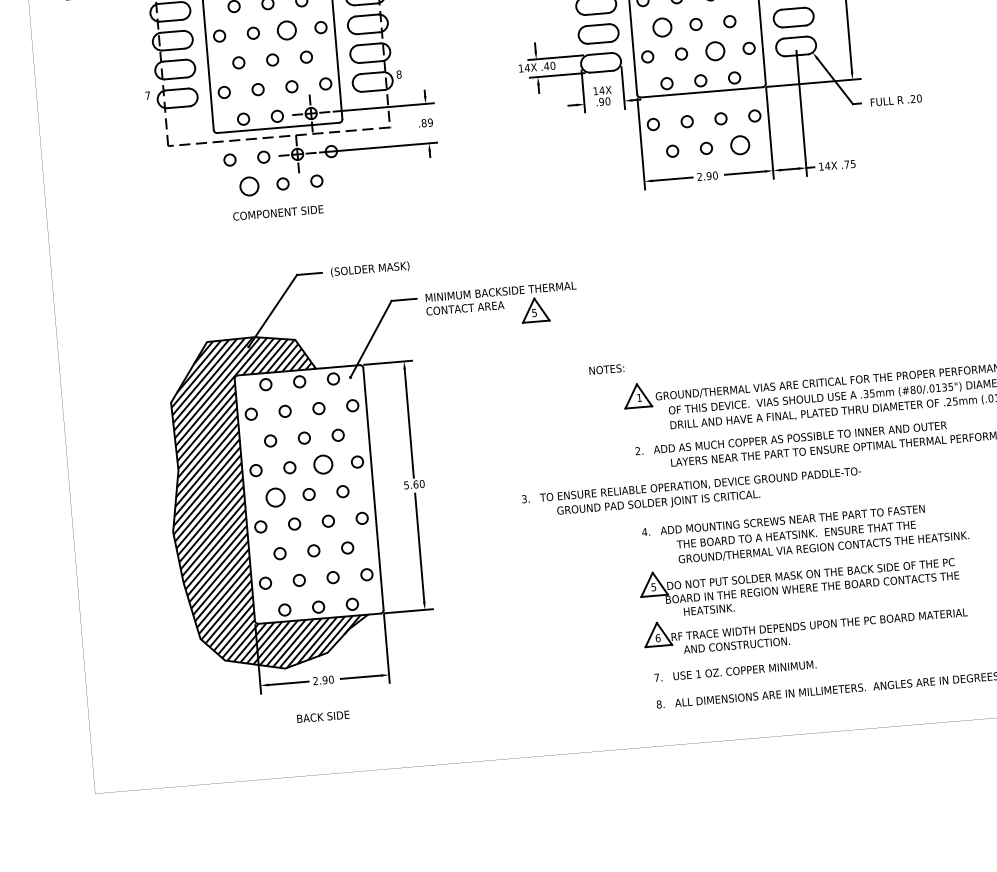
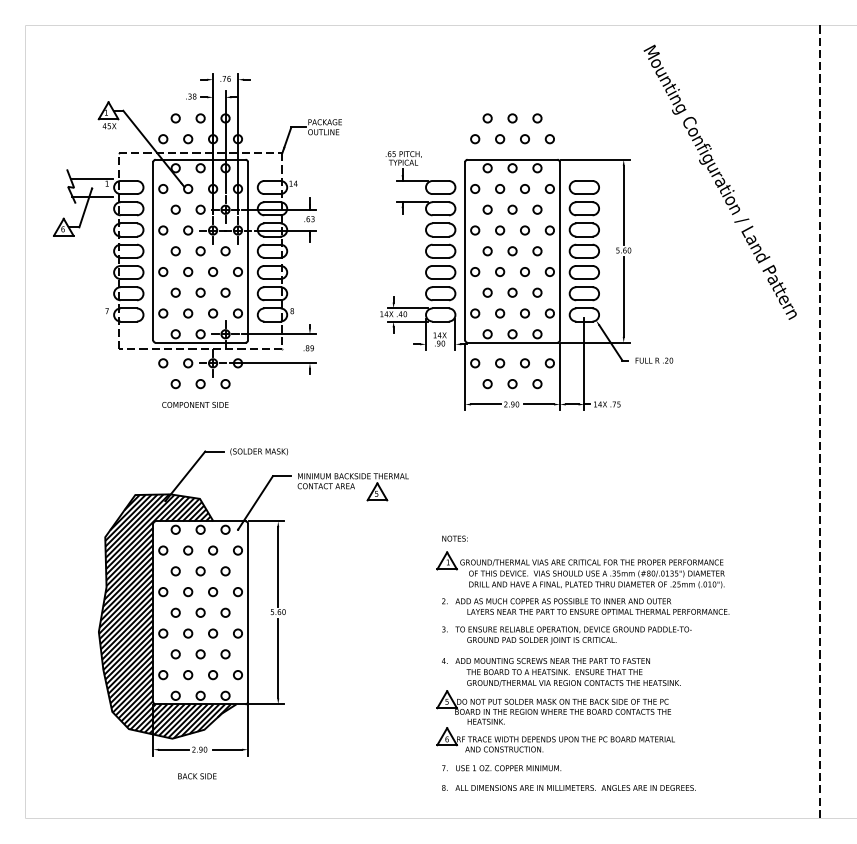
circle: (662, 26) -> (487, 292), size x0.62
circle: (287, 29) -> (213, 271), size x0.62
circle: (714, 51) -> (524, 313), size x0.62
circle: (740, 146) -> (537, 384), size x0.62
circle: (248, 187) -> (175, 384), size x0.62
text: (606, 369) -> (454, 538), moved
circle: (324, 465) -> (213, 592), size x0.62
text: (691, 493) -> (566, 635), moved
circle: (274, 496) -> (175, 612), size x0.62

